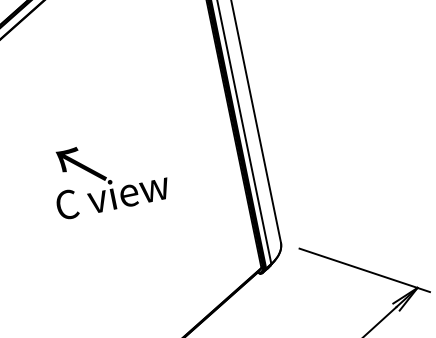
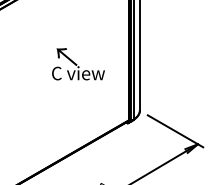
text: (108, 176) -> (78, 64), moved

